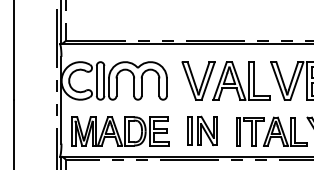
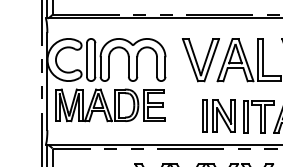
part: (202, 130) -> (218, 115), moved
part: (120, 131) -> (110, 105), moved

